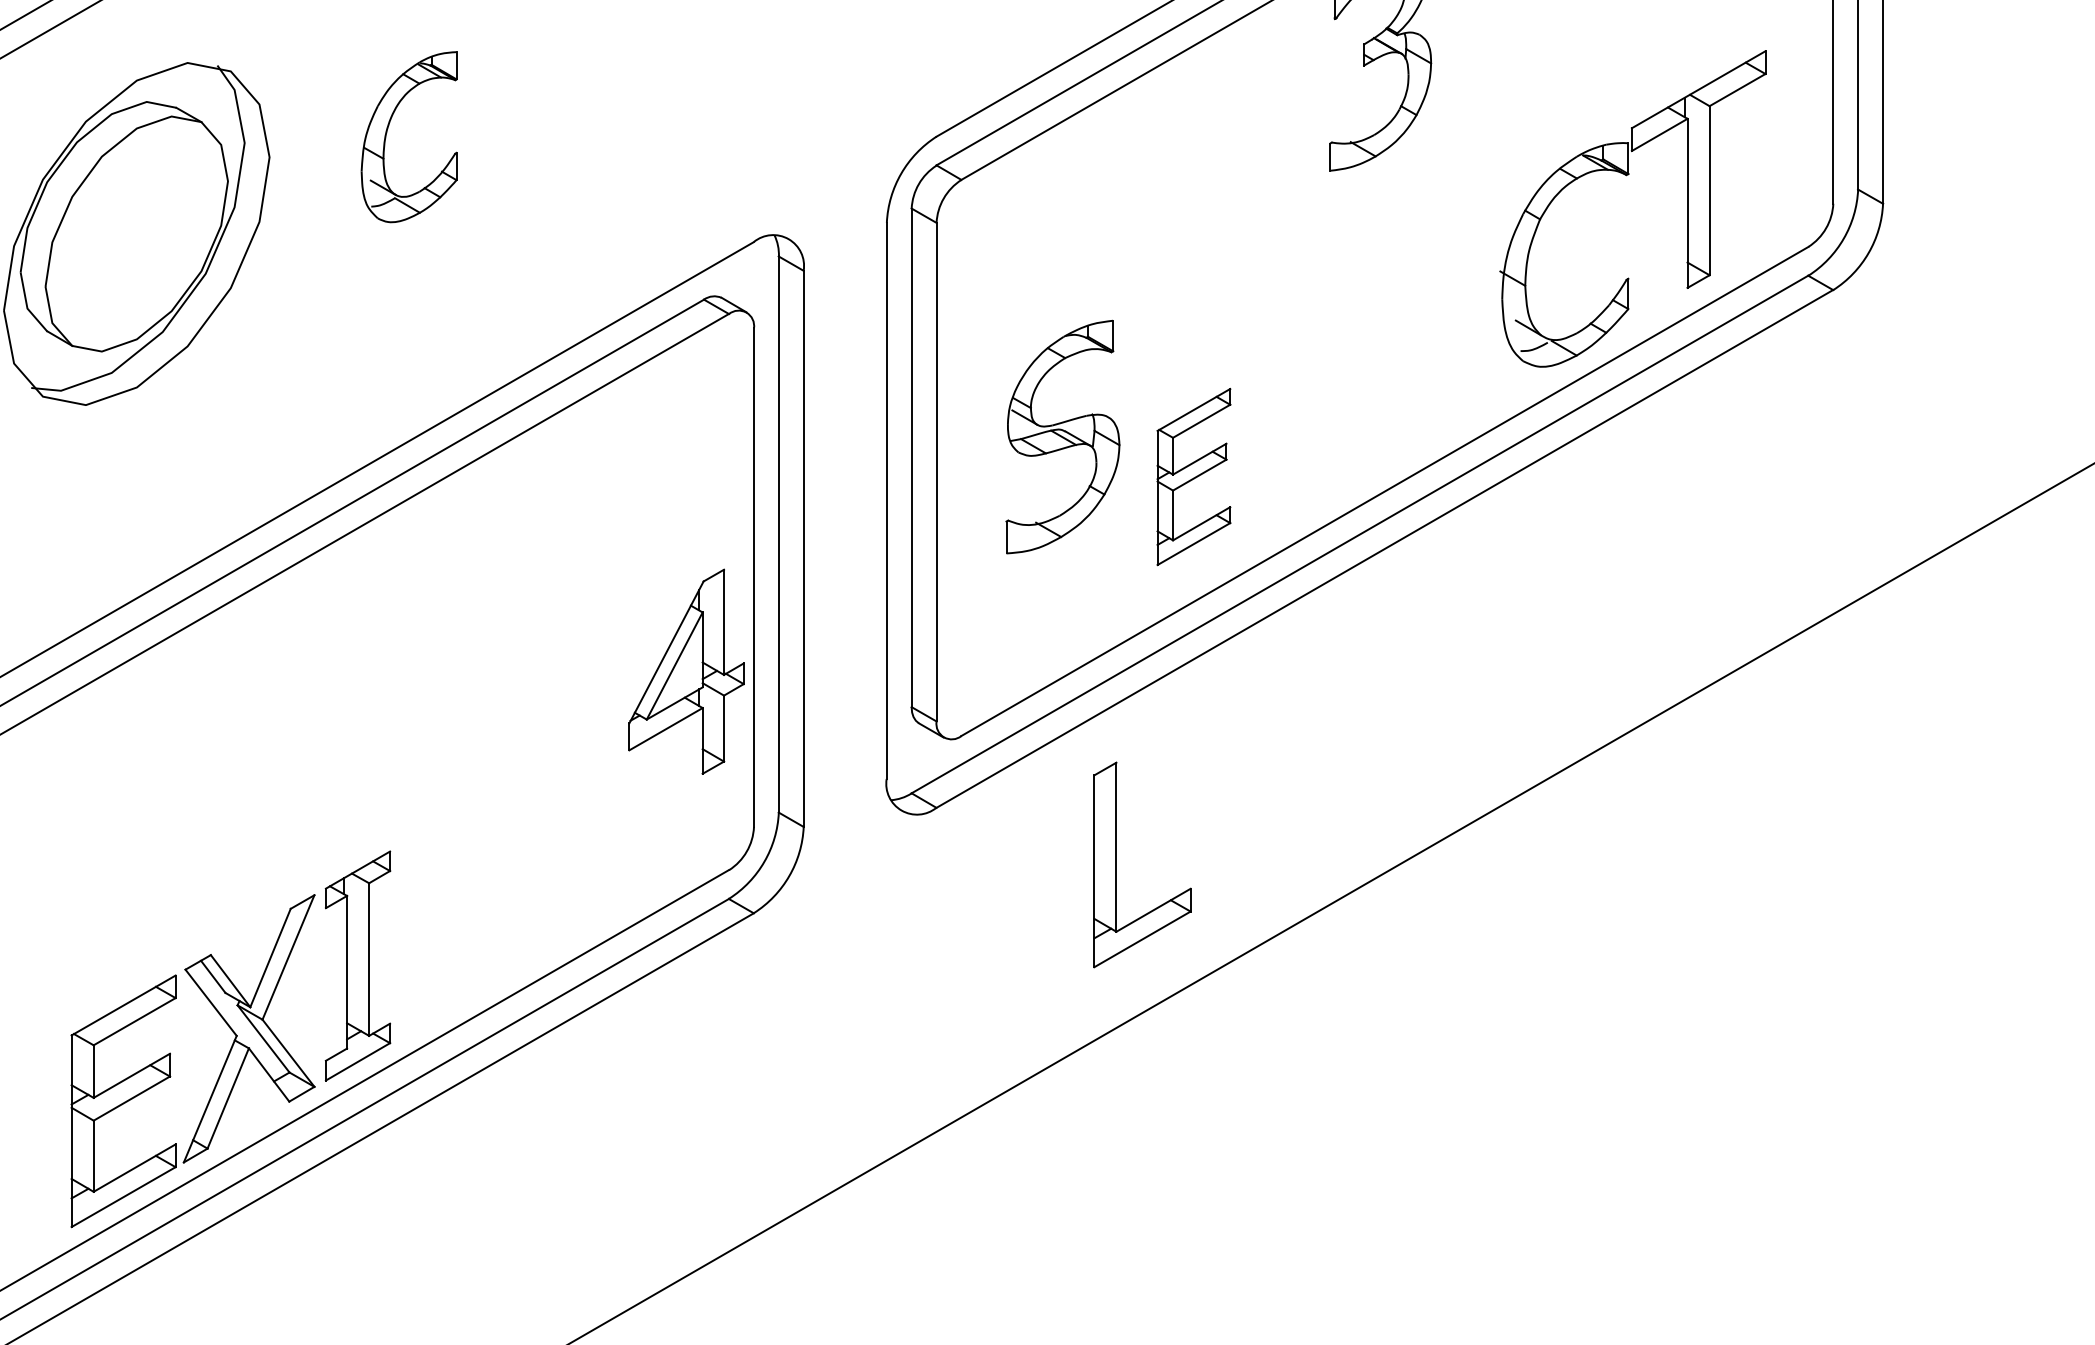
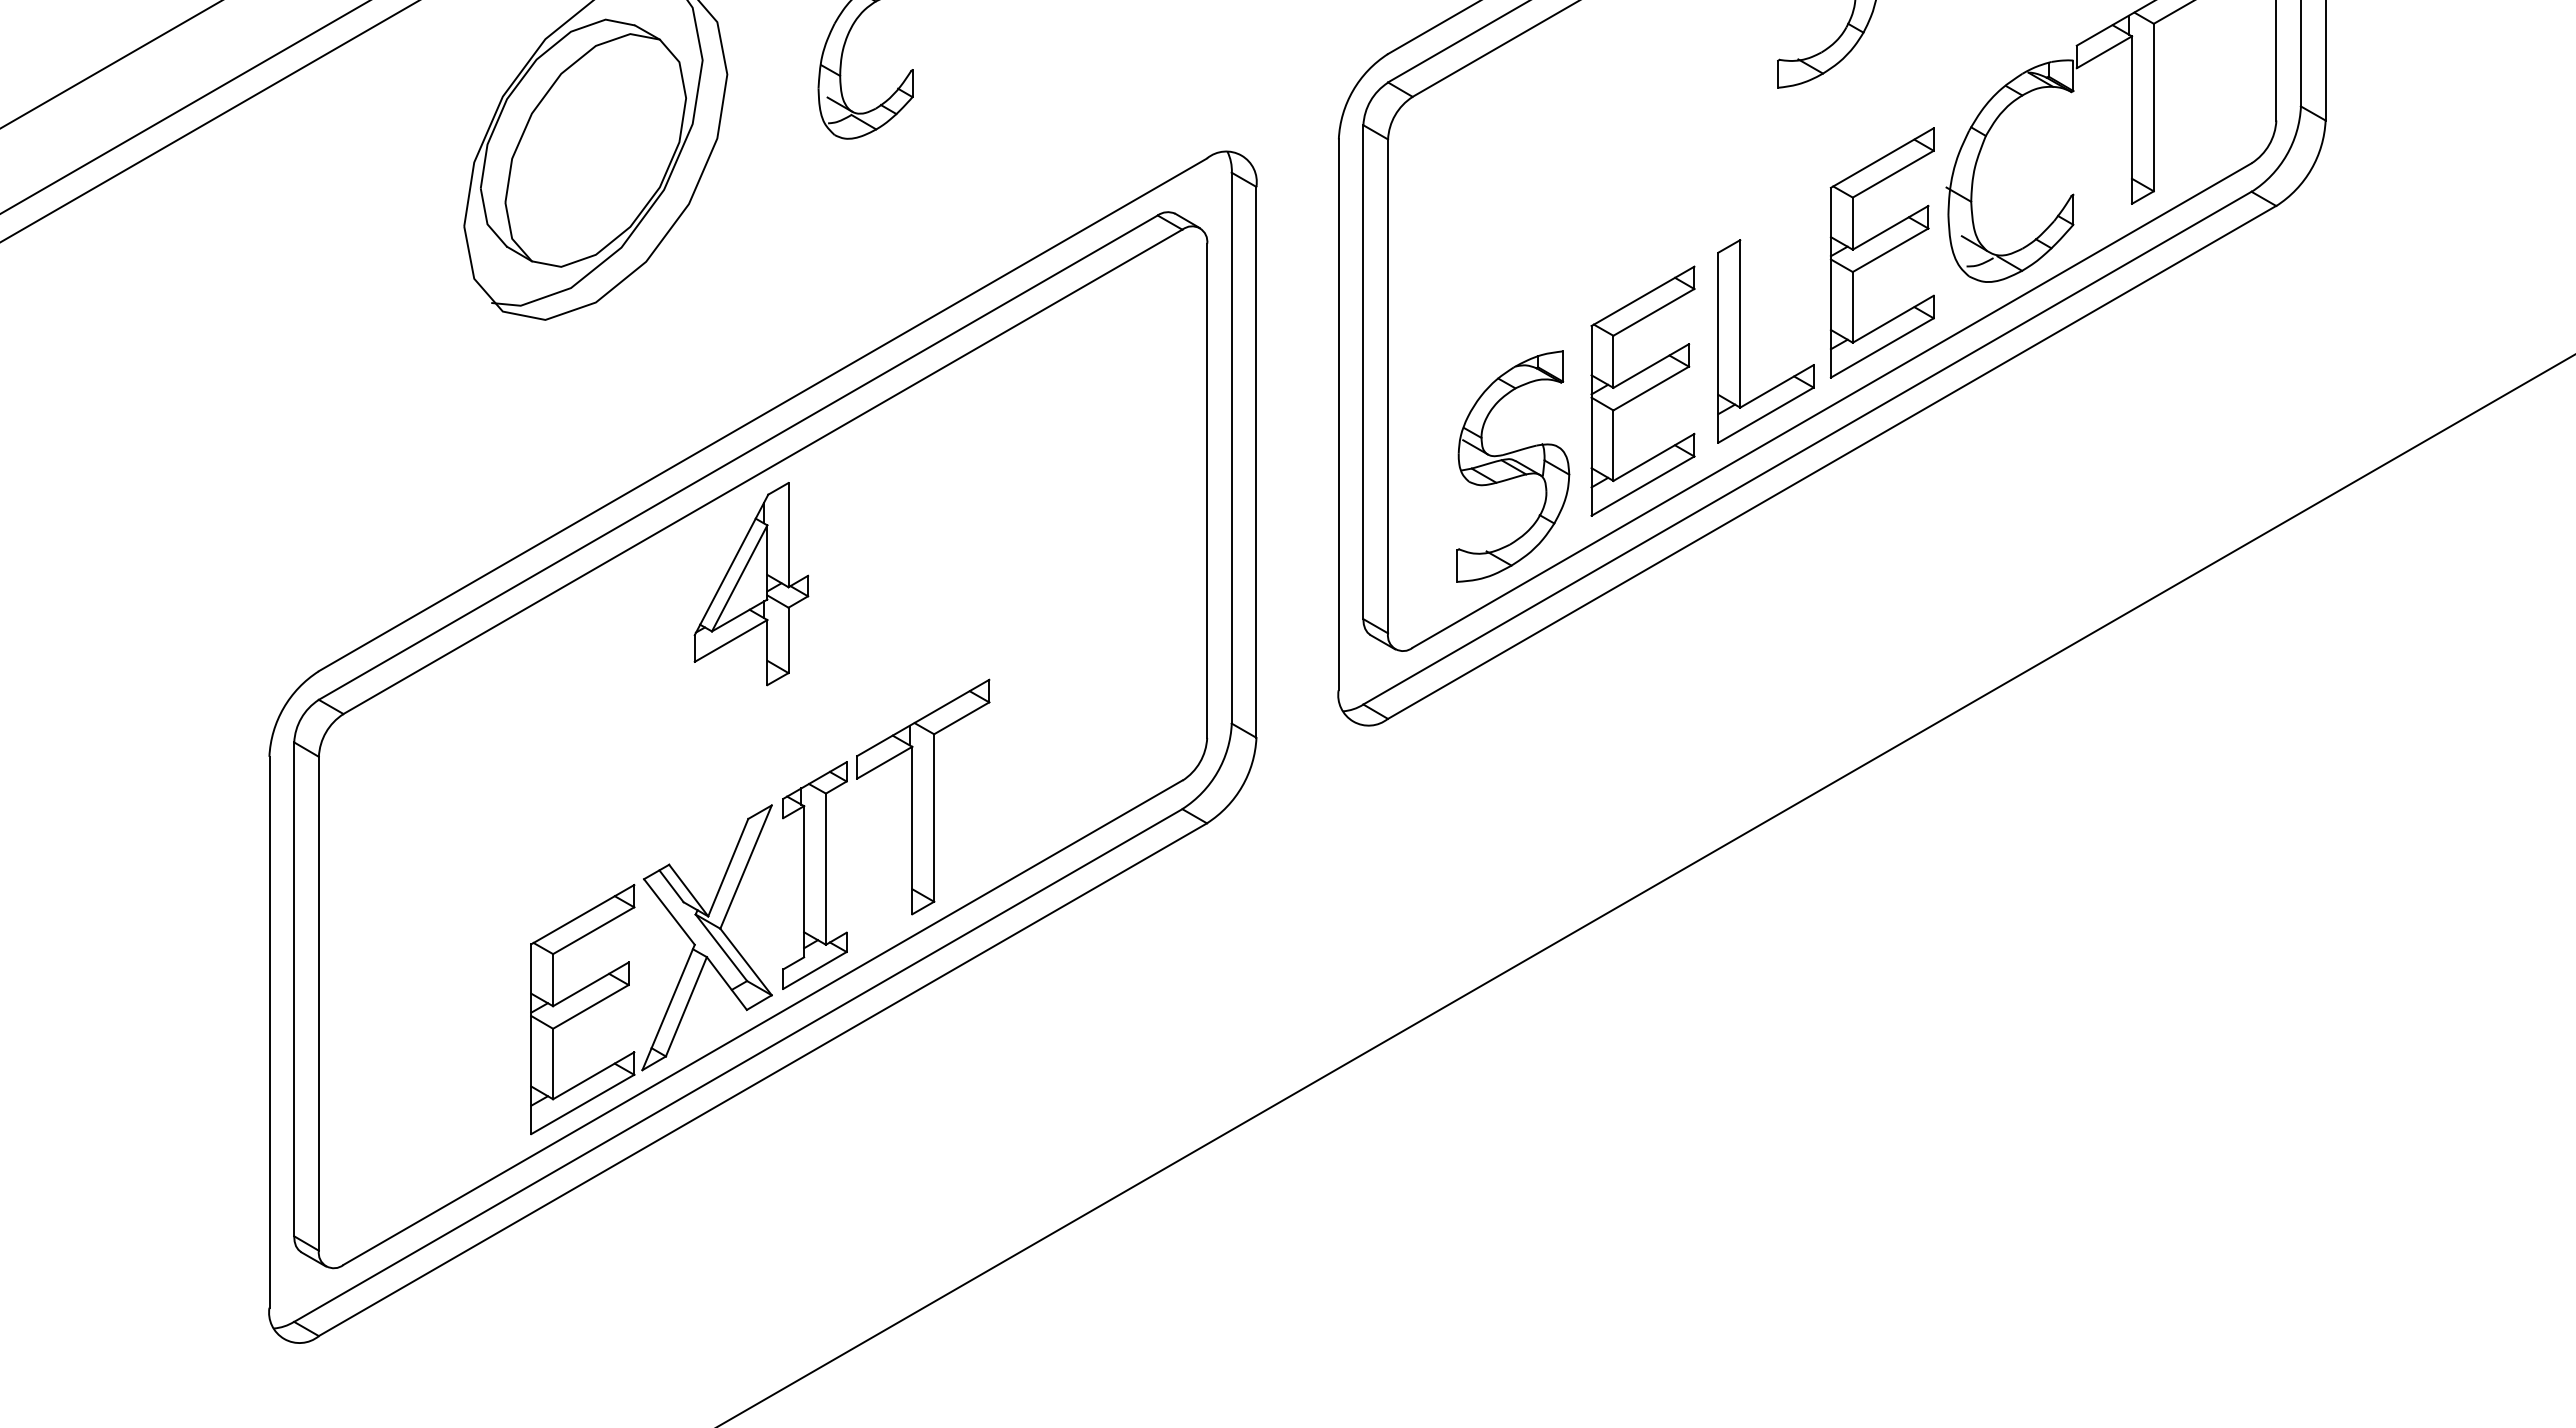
part: (1434, 337) -> (1881, 252), added
part: (1063, 436) -> (1513, 466), moved
part: (1193, 476) -> (1642, 390), size x1.43
part: (686, 672) -> (751, 584), moved
part: (1116, 864) -> (1740, 341), moved
part: (467, 886) -> (923, 796), added

